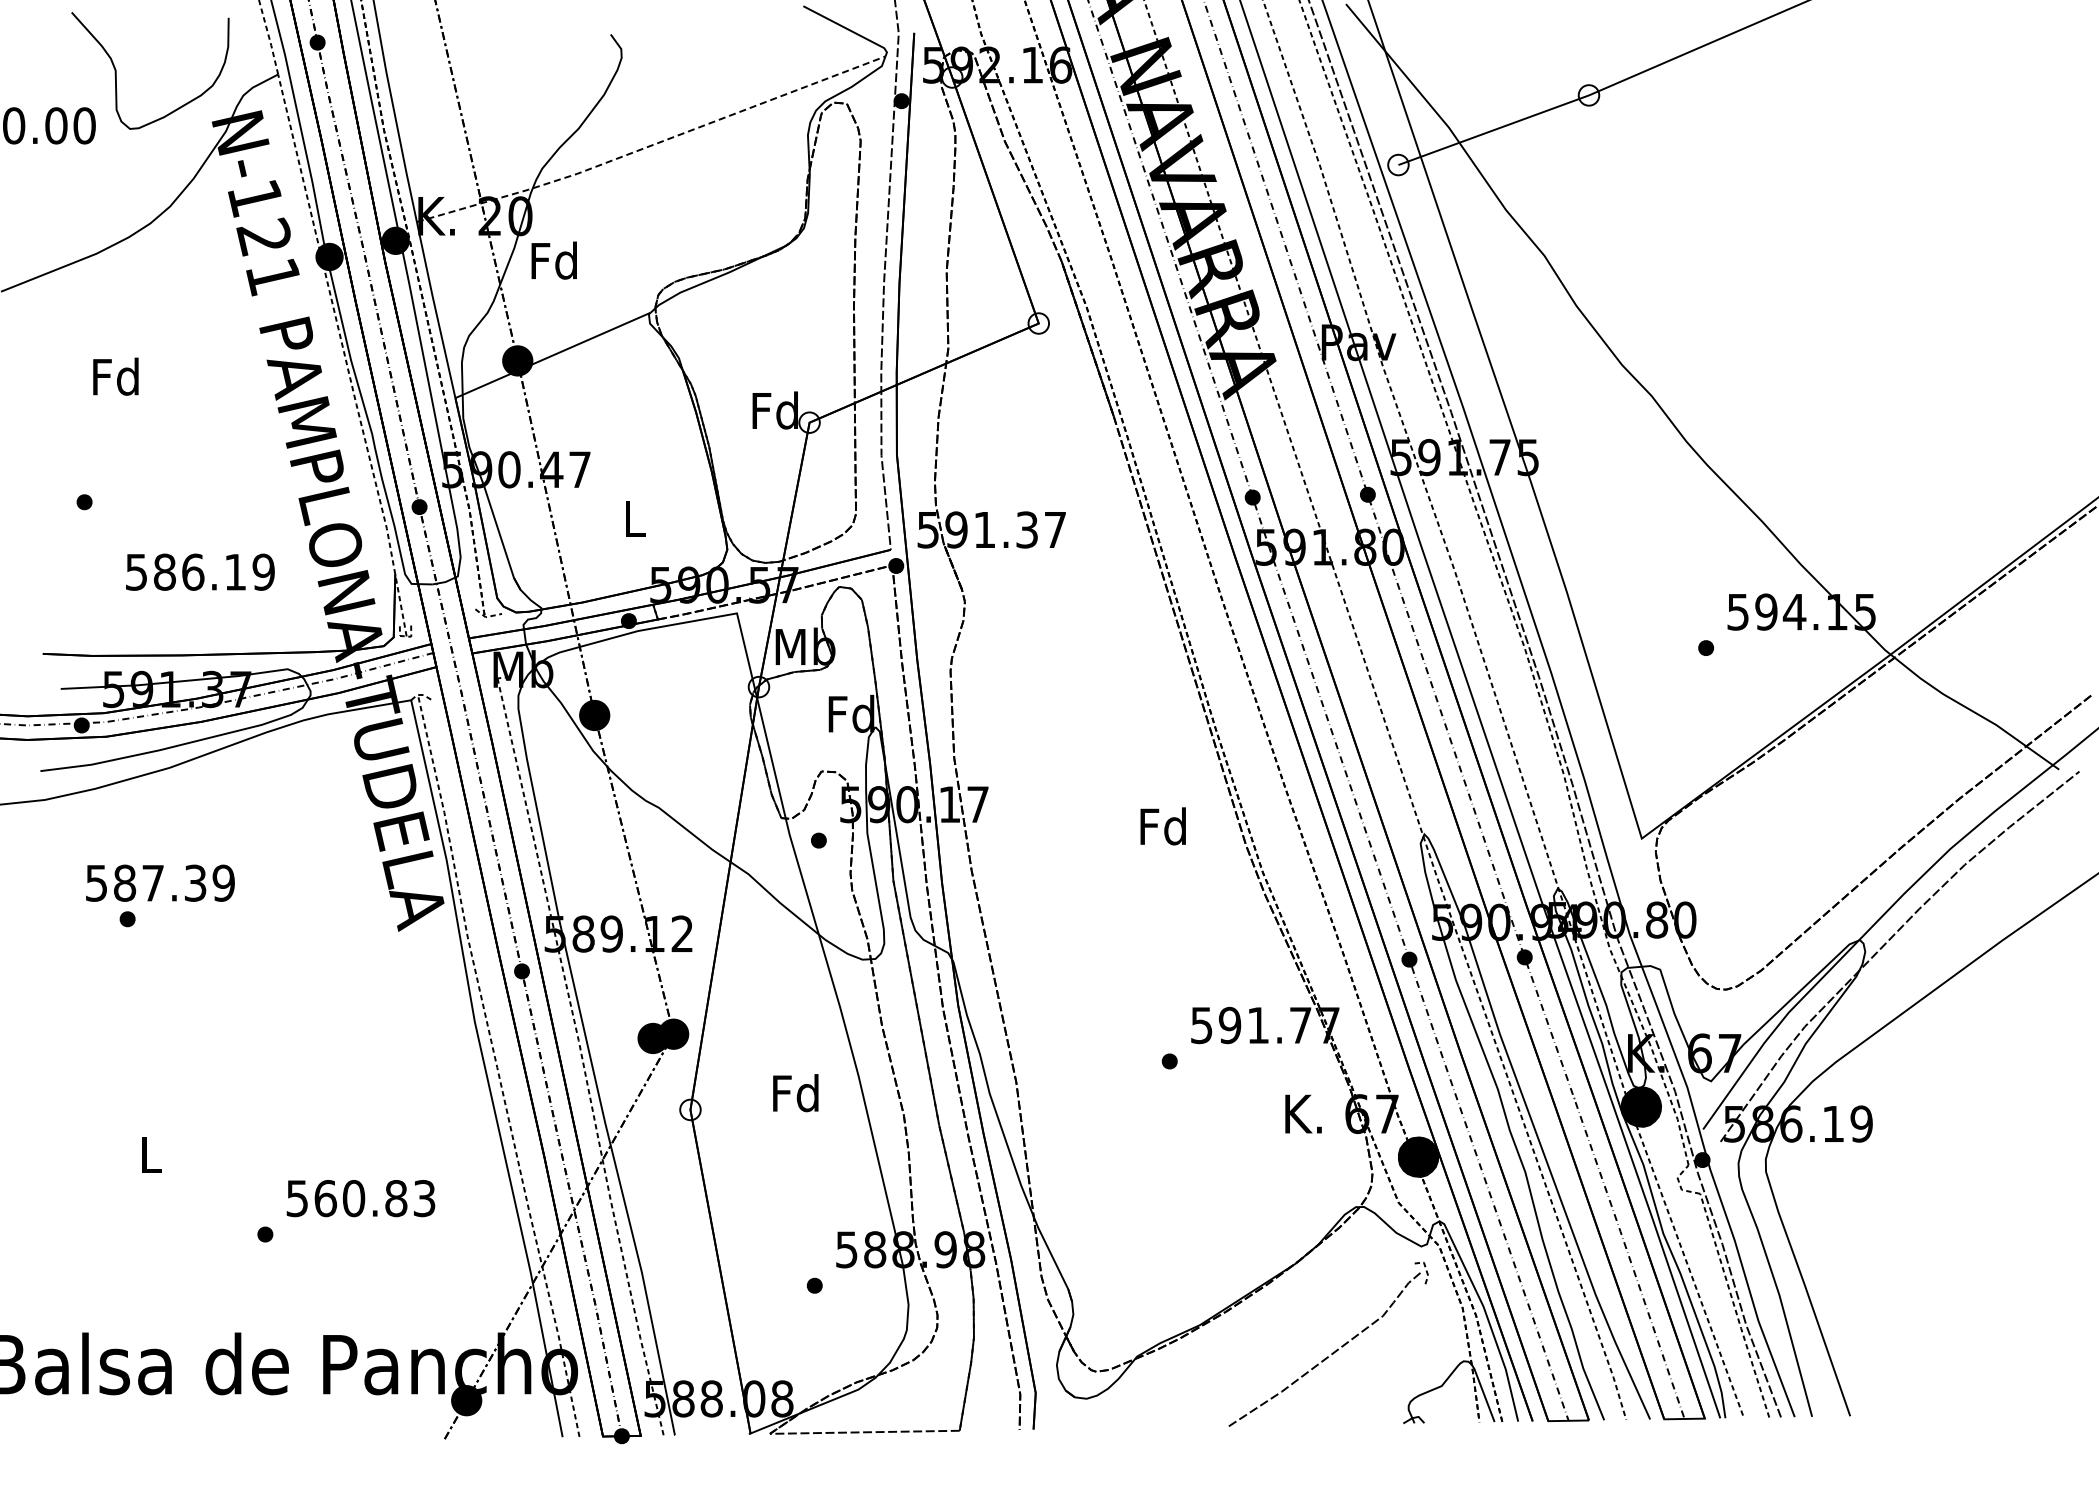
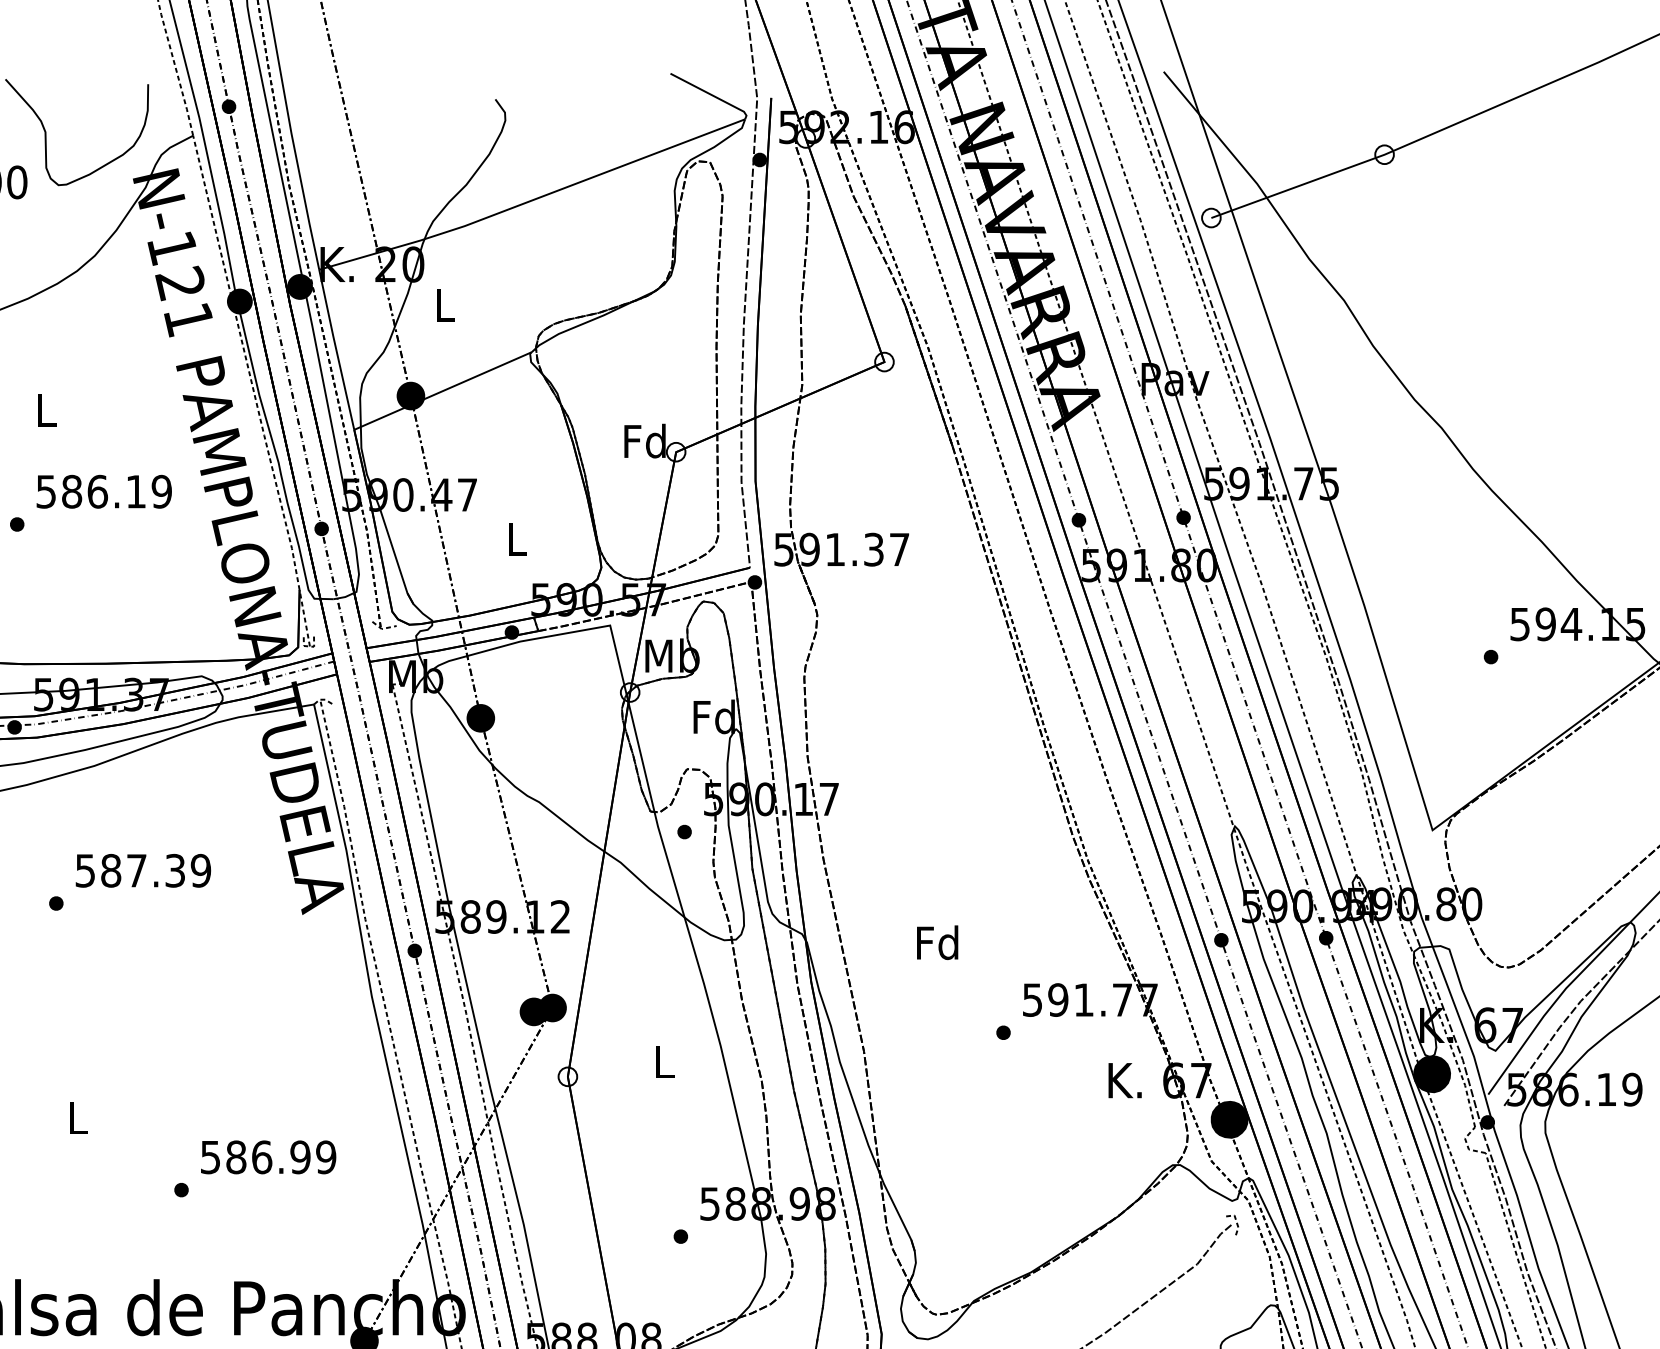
line: (652, 145) -> (533, 200), dashed -> solid
text: (553, 260) -> (443, 304), Fd -> L
text: (115, 376) -> (45, 410), Fd -> L
text: (200, 571) -> (104, 491), moved
text: (1162, 826) -> (936, 942), moved
text: (160, 882) -> (143, 870), moved
text: (795, 1093) -> (663, 1061), Fd -> L
text: (374, 1198) -> (280, 1157), 560.83 -> 586.99

